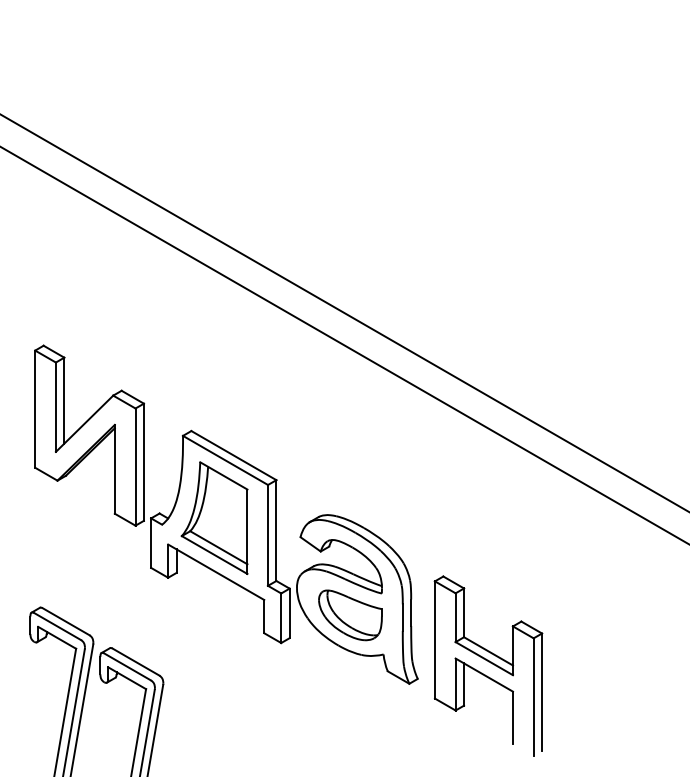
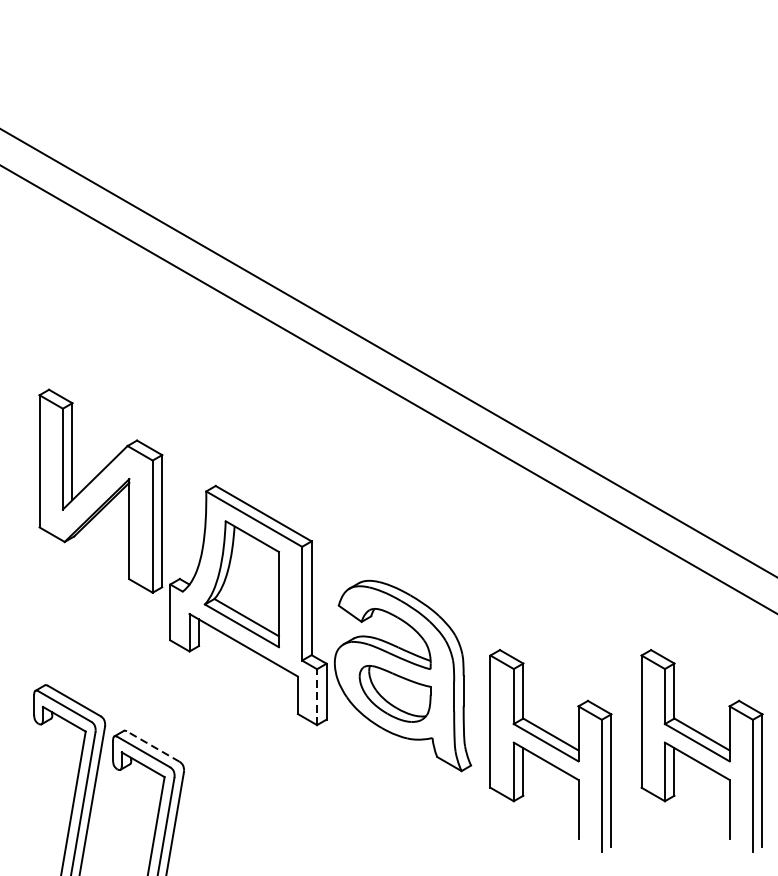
line: (281, 618) -> (317, 697), solid -> dashed
line: (136, 662) -> (153, 747), solid -> dashed
part: (622, 665) -> (702, 750), added

